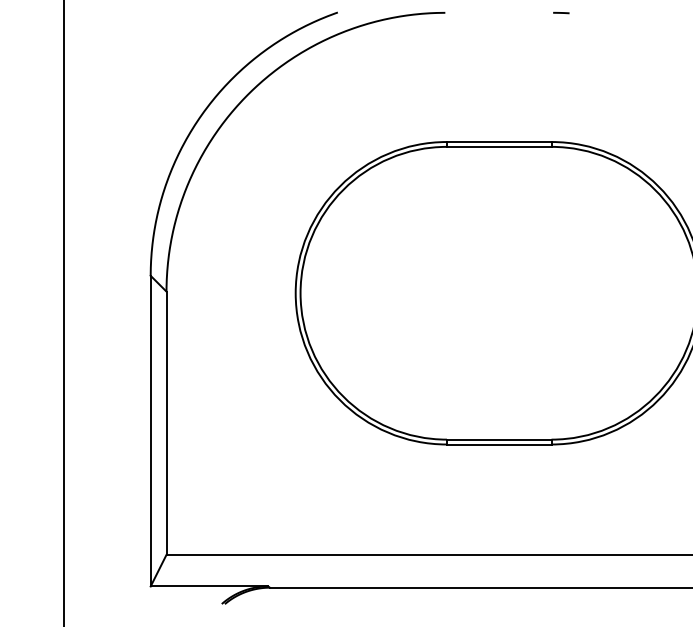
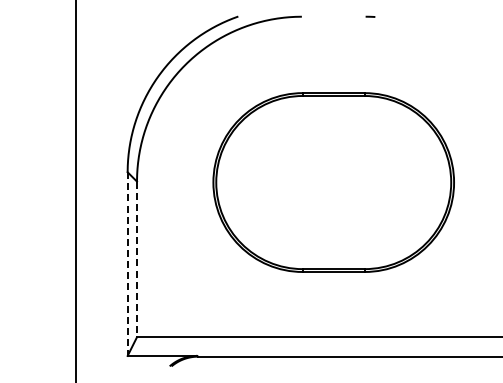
line: (167, 423) -> (137, 259), solid -> dashed
line: (150, 431) -> (127, 264), solid -> dashed

